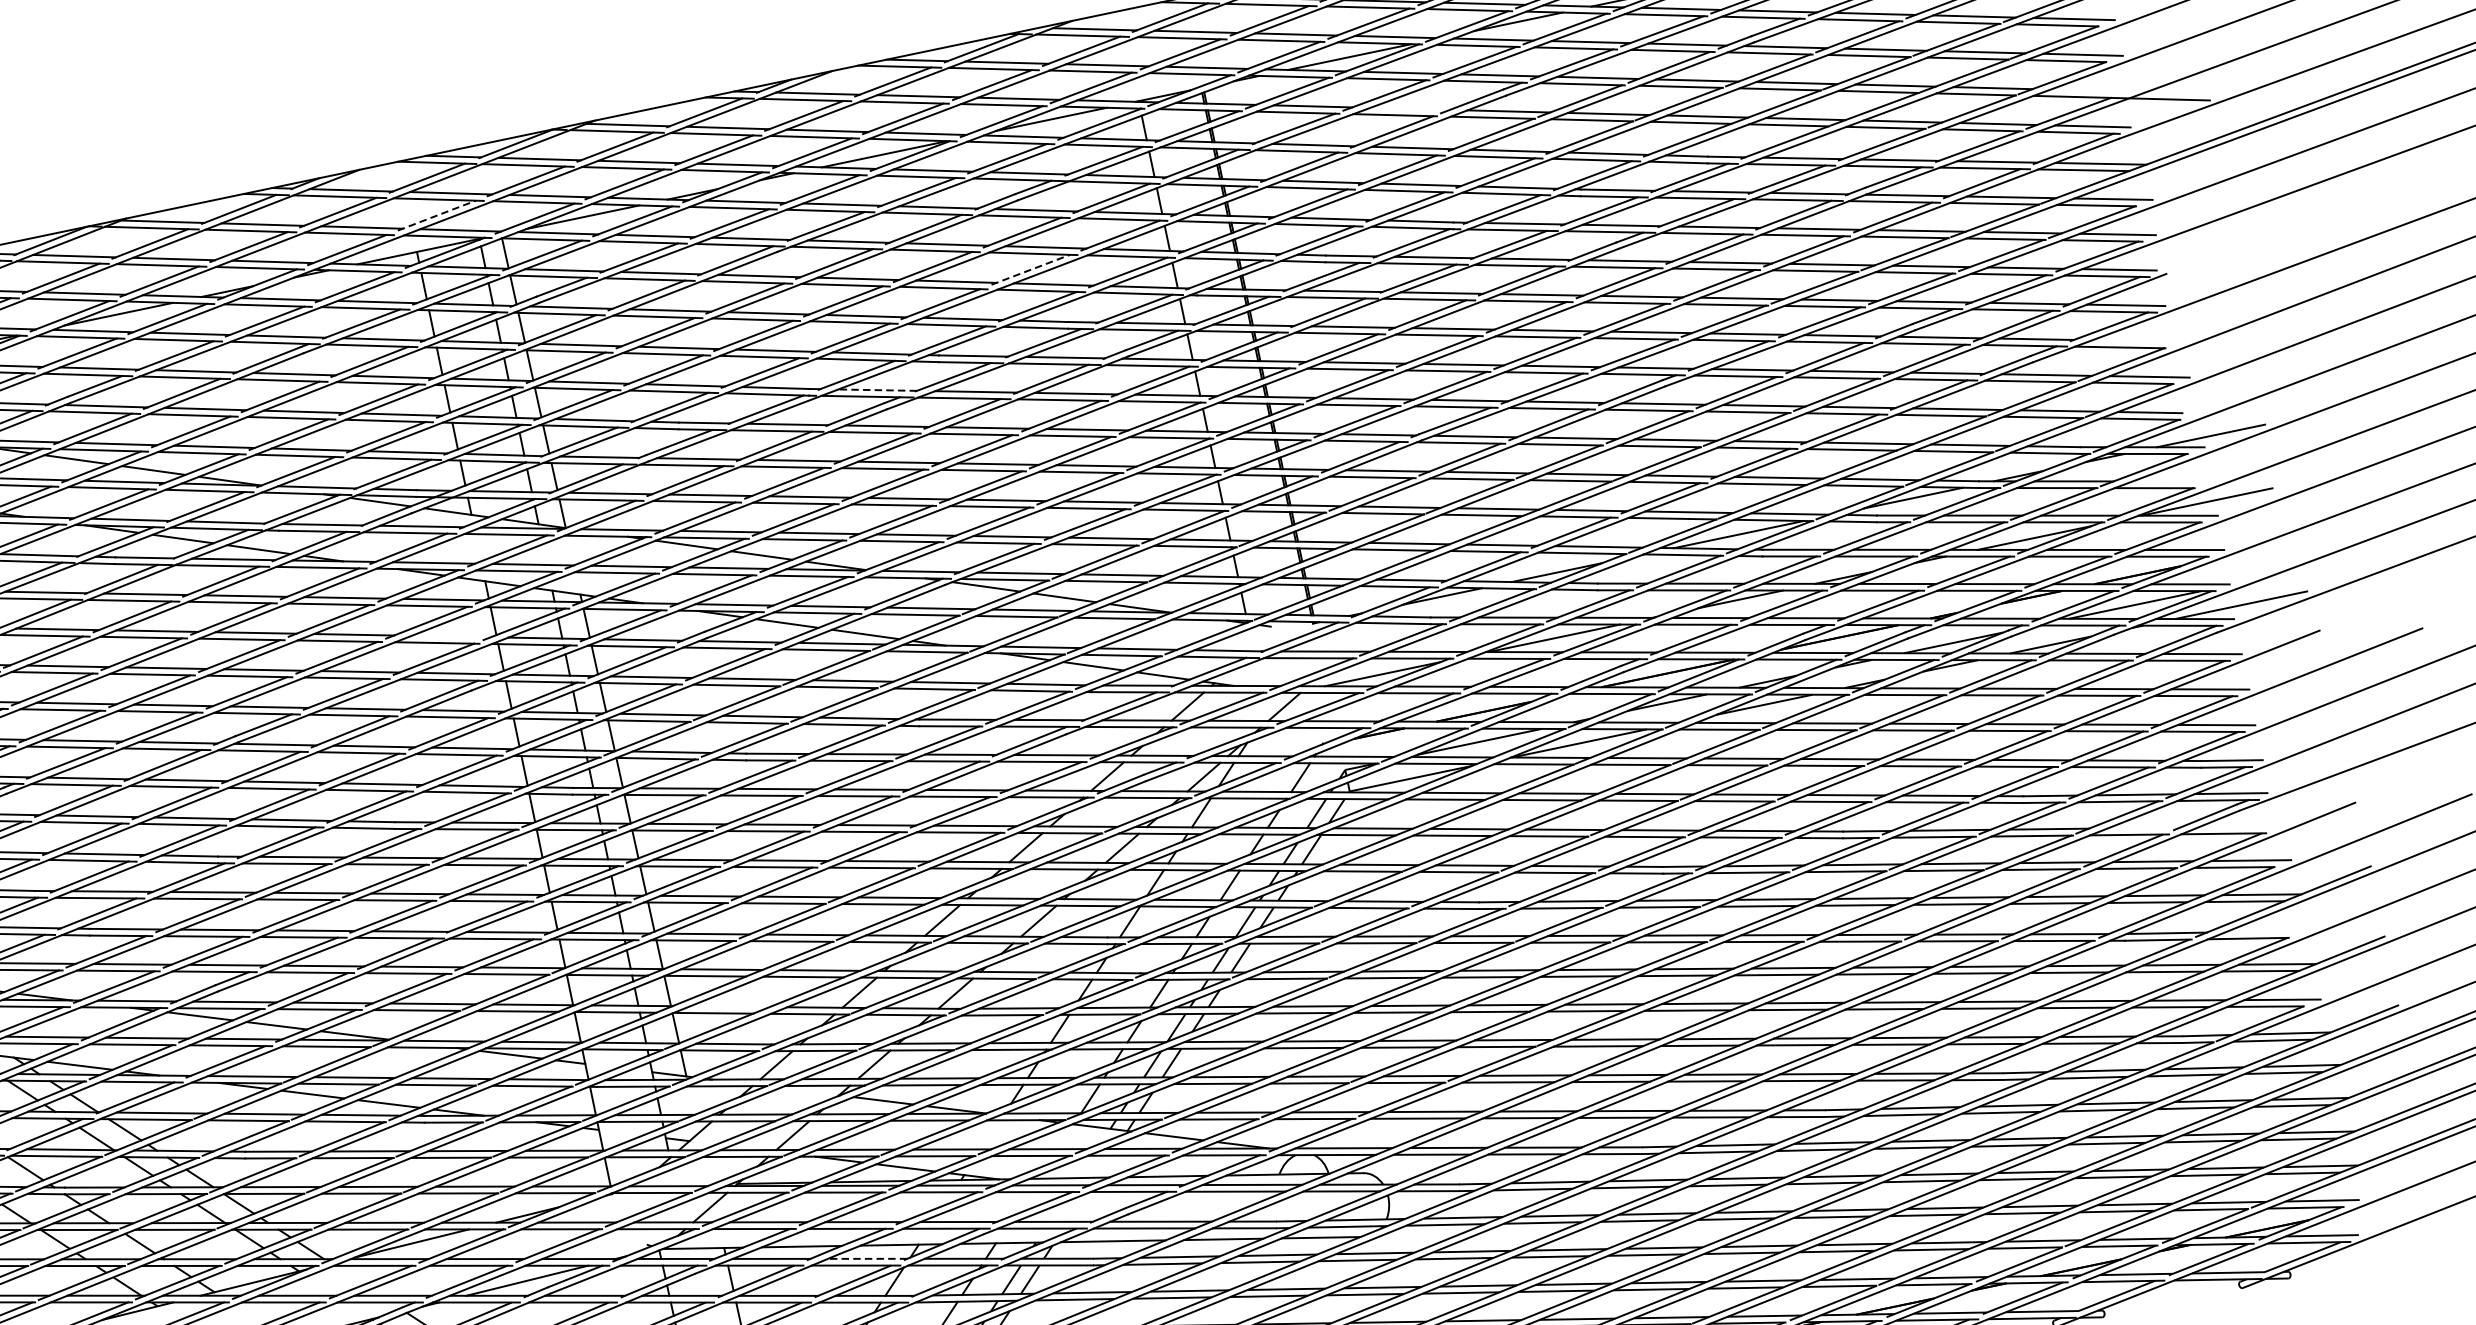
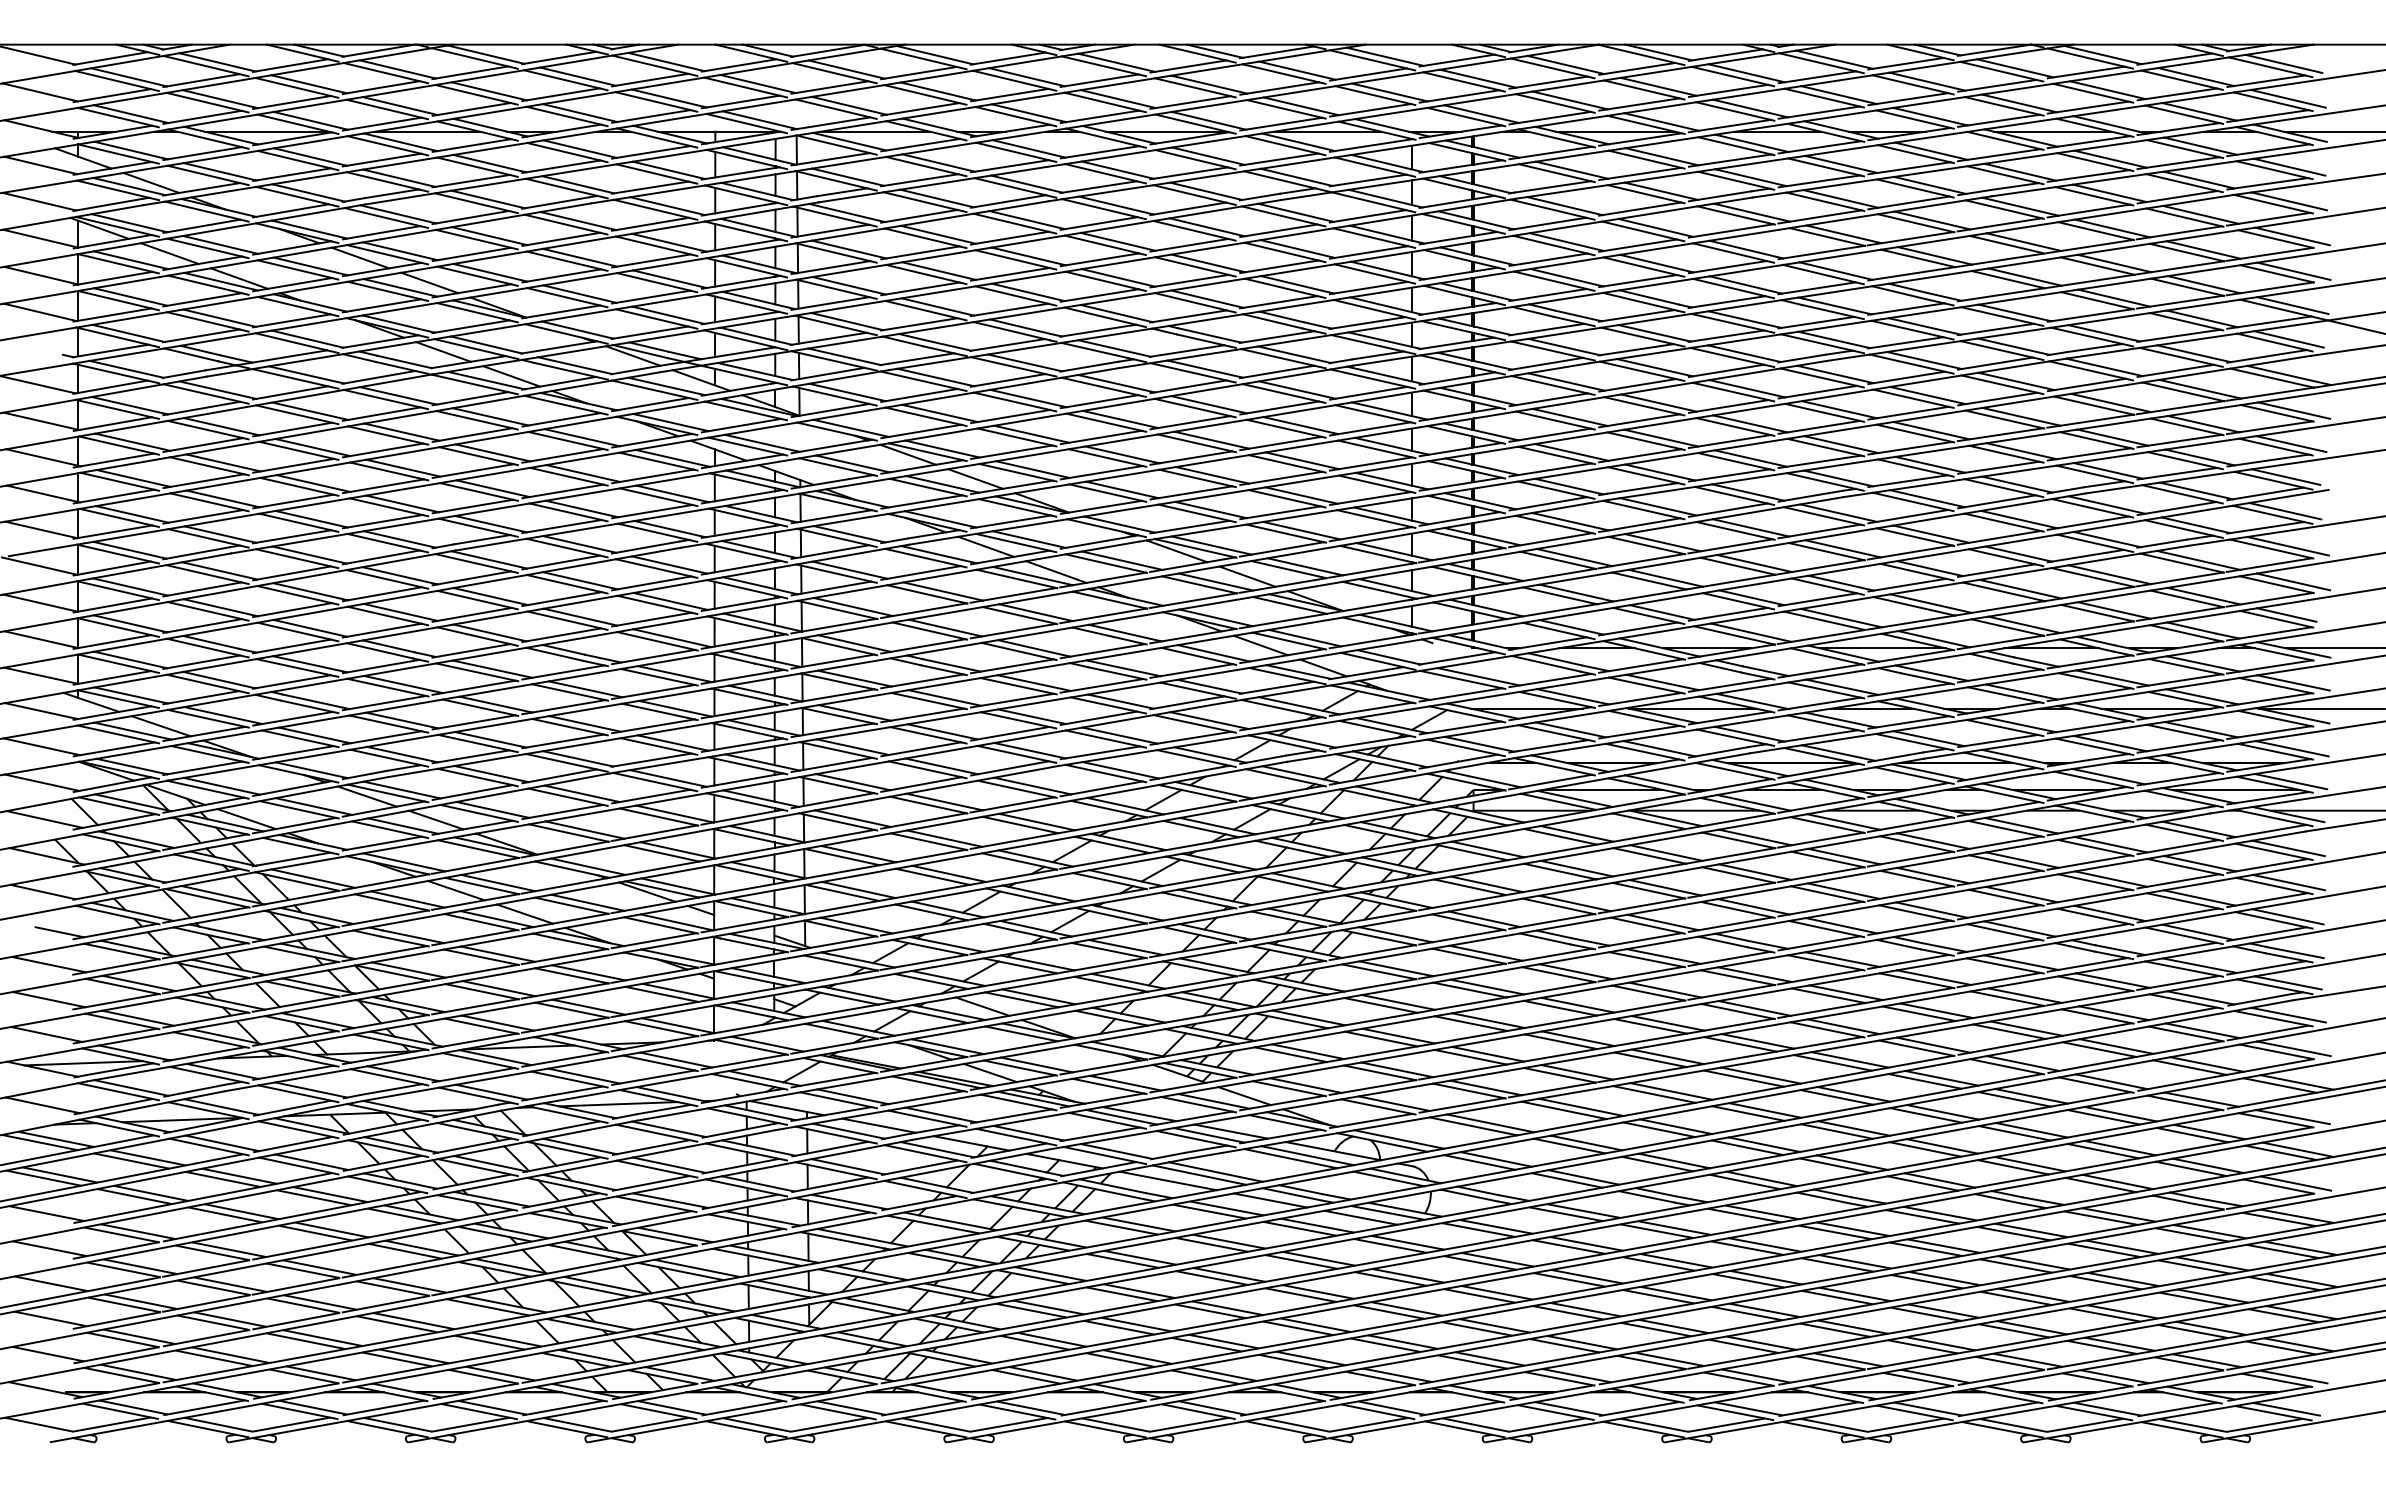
line: (2089, 90) -> (2292, 305), added
line: (1409, 108) -> (1660, 190), added
line: (437, 214) -> (741, 101), dashed -> solid
line: (1030, 269) -> (1279, 266), dashed -> solid
line: (2135, 340) -> (2287, 545), added
line: (877, 390) -> (1114, 348), dashed -> solid
line: (2171, 481) -> (2293, 682), added
line: (450, 636) -> (672, 493), added
line: (2238, 826) -> (2288, 1014), added
line: (2143, 827) -> (2200, 997), added
line: (2264, 932) -> (2292, 1117), added
line: (729, 1006) -> (858, 889), added
line: (867, 1258) -> (937, 1149), dashed -> solid

